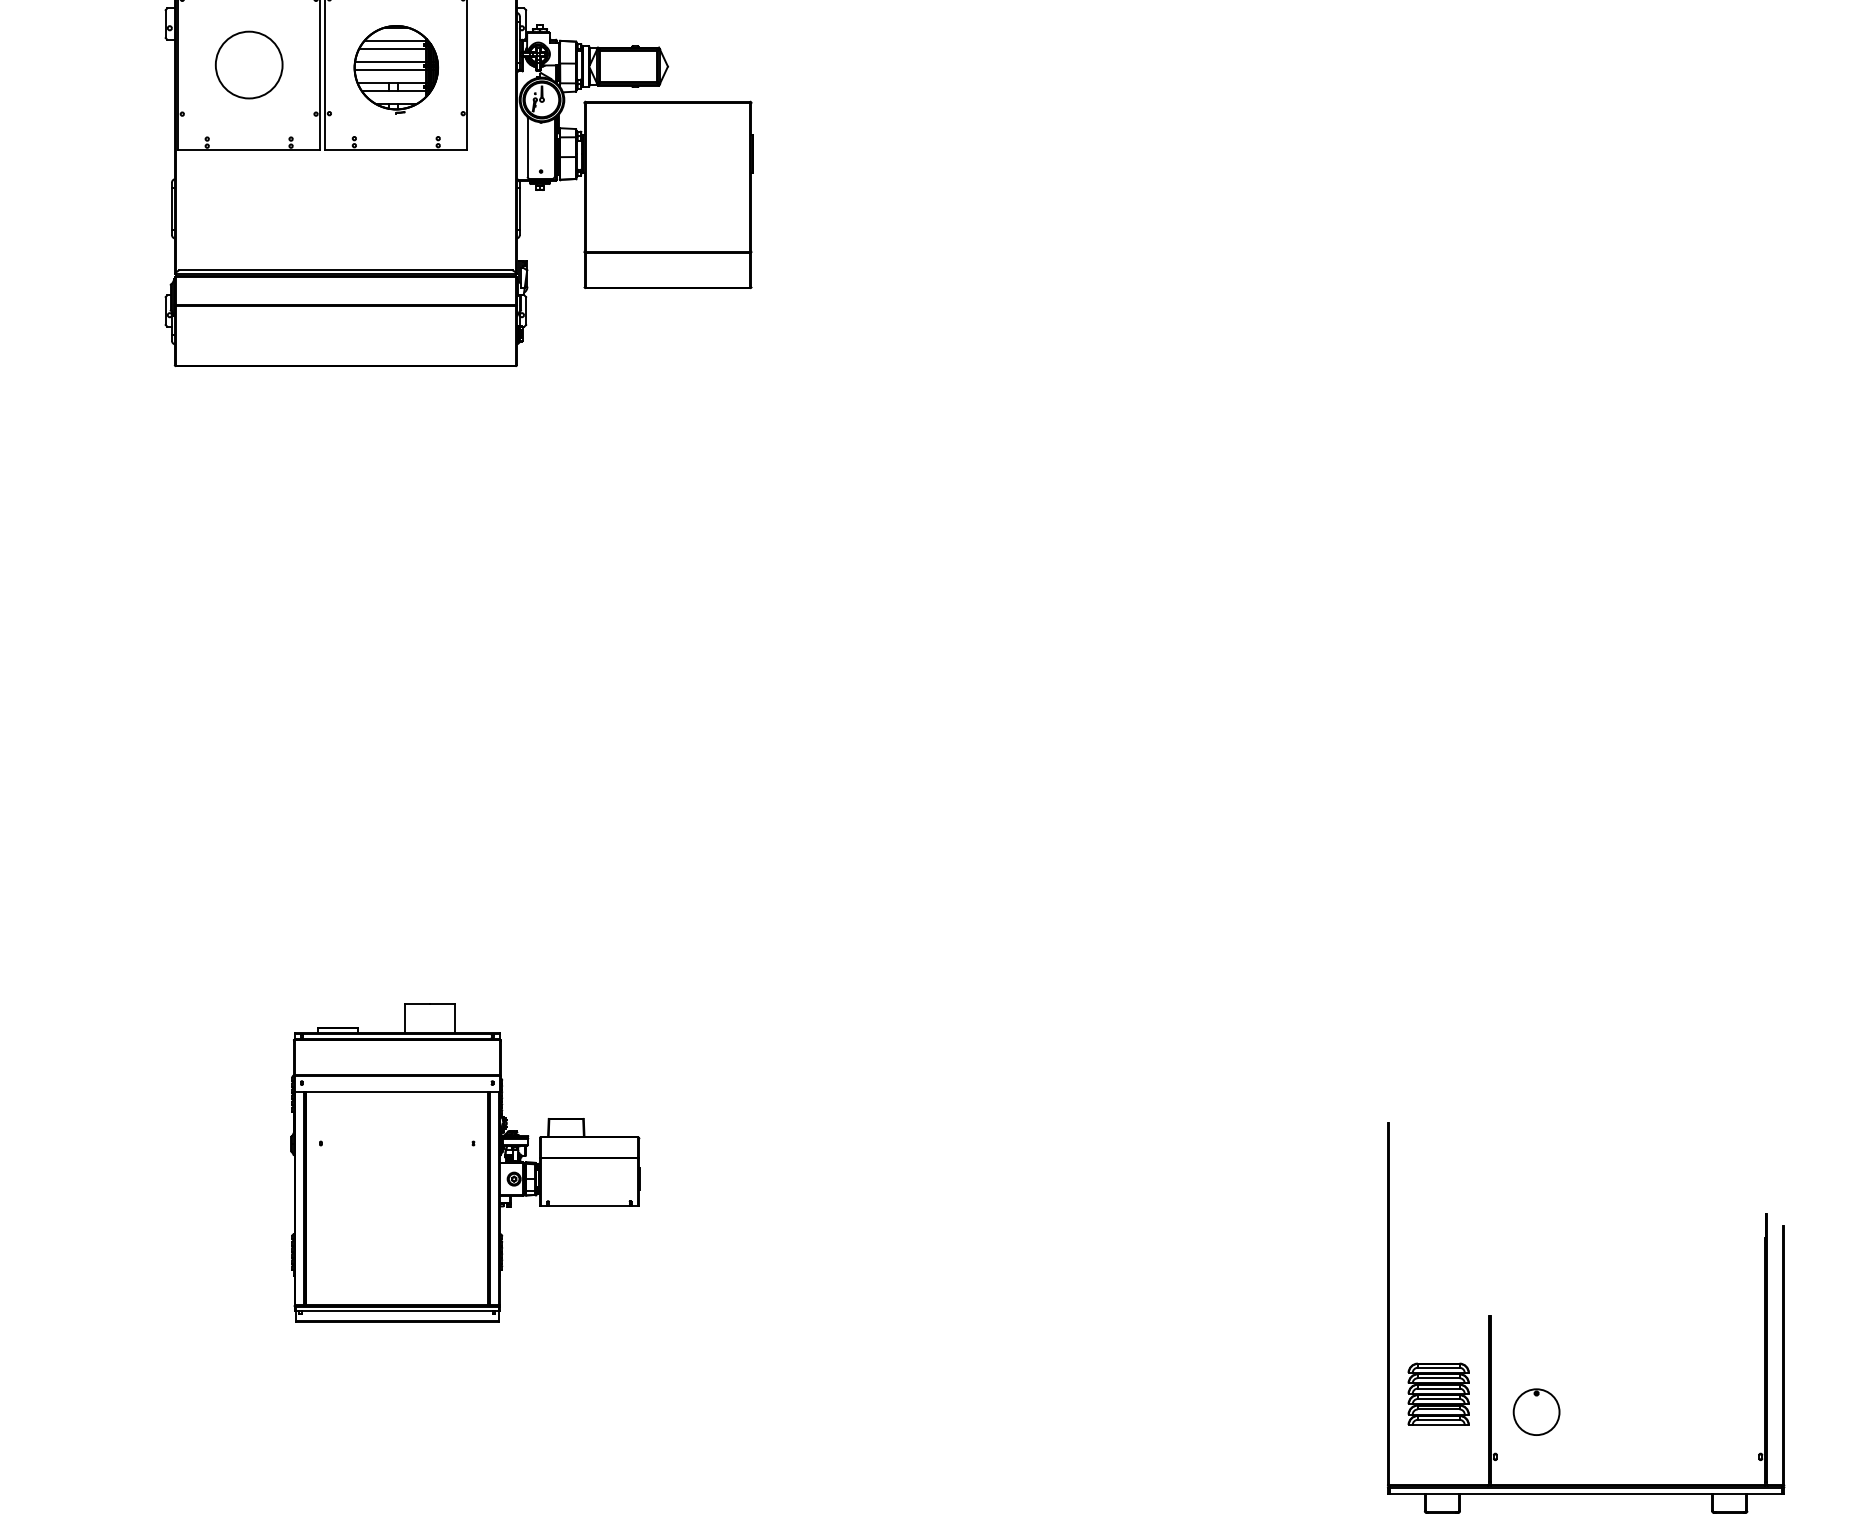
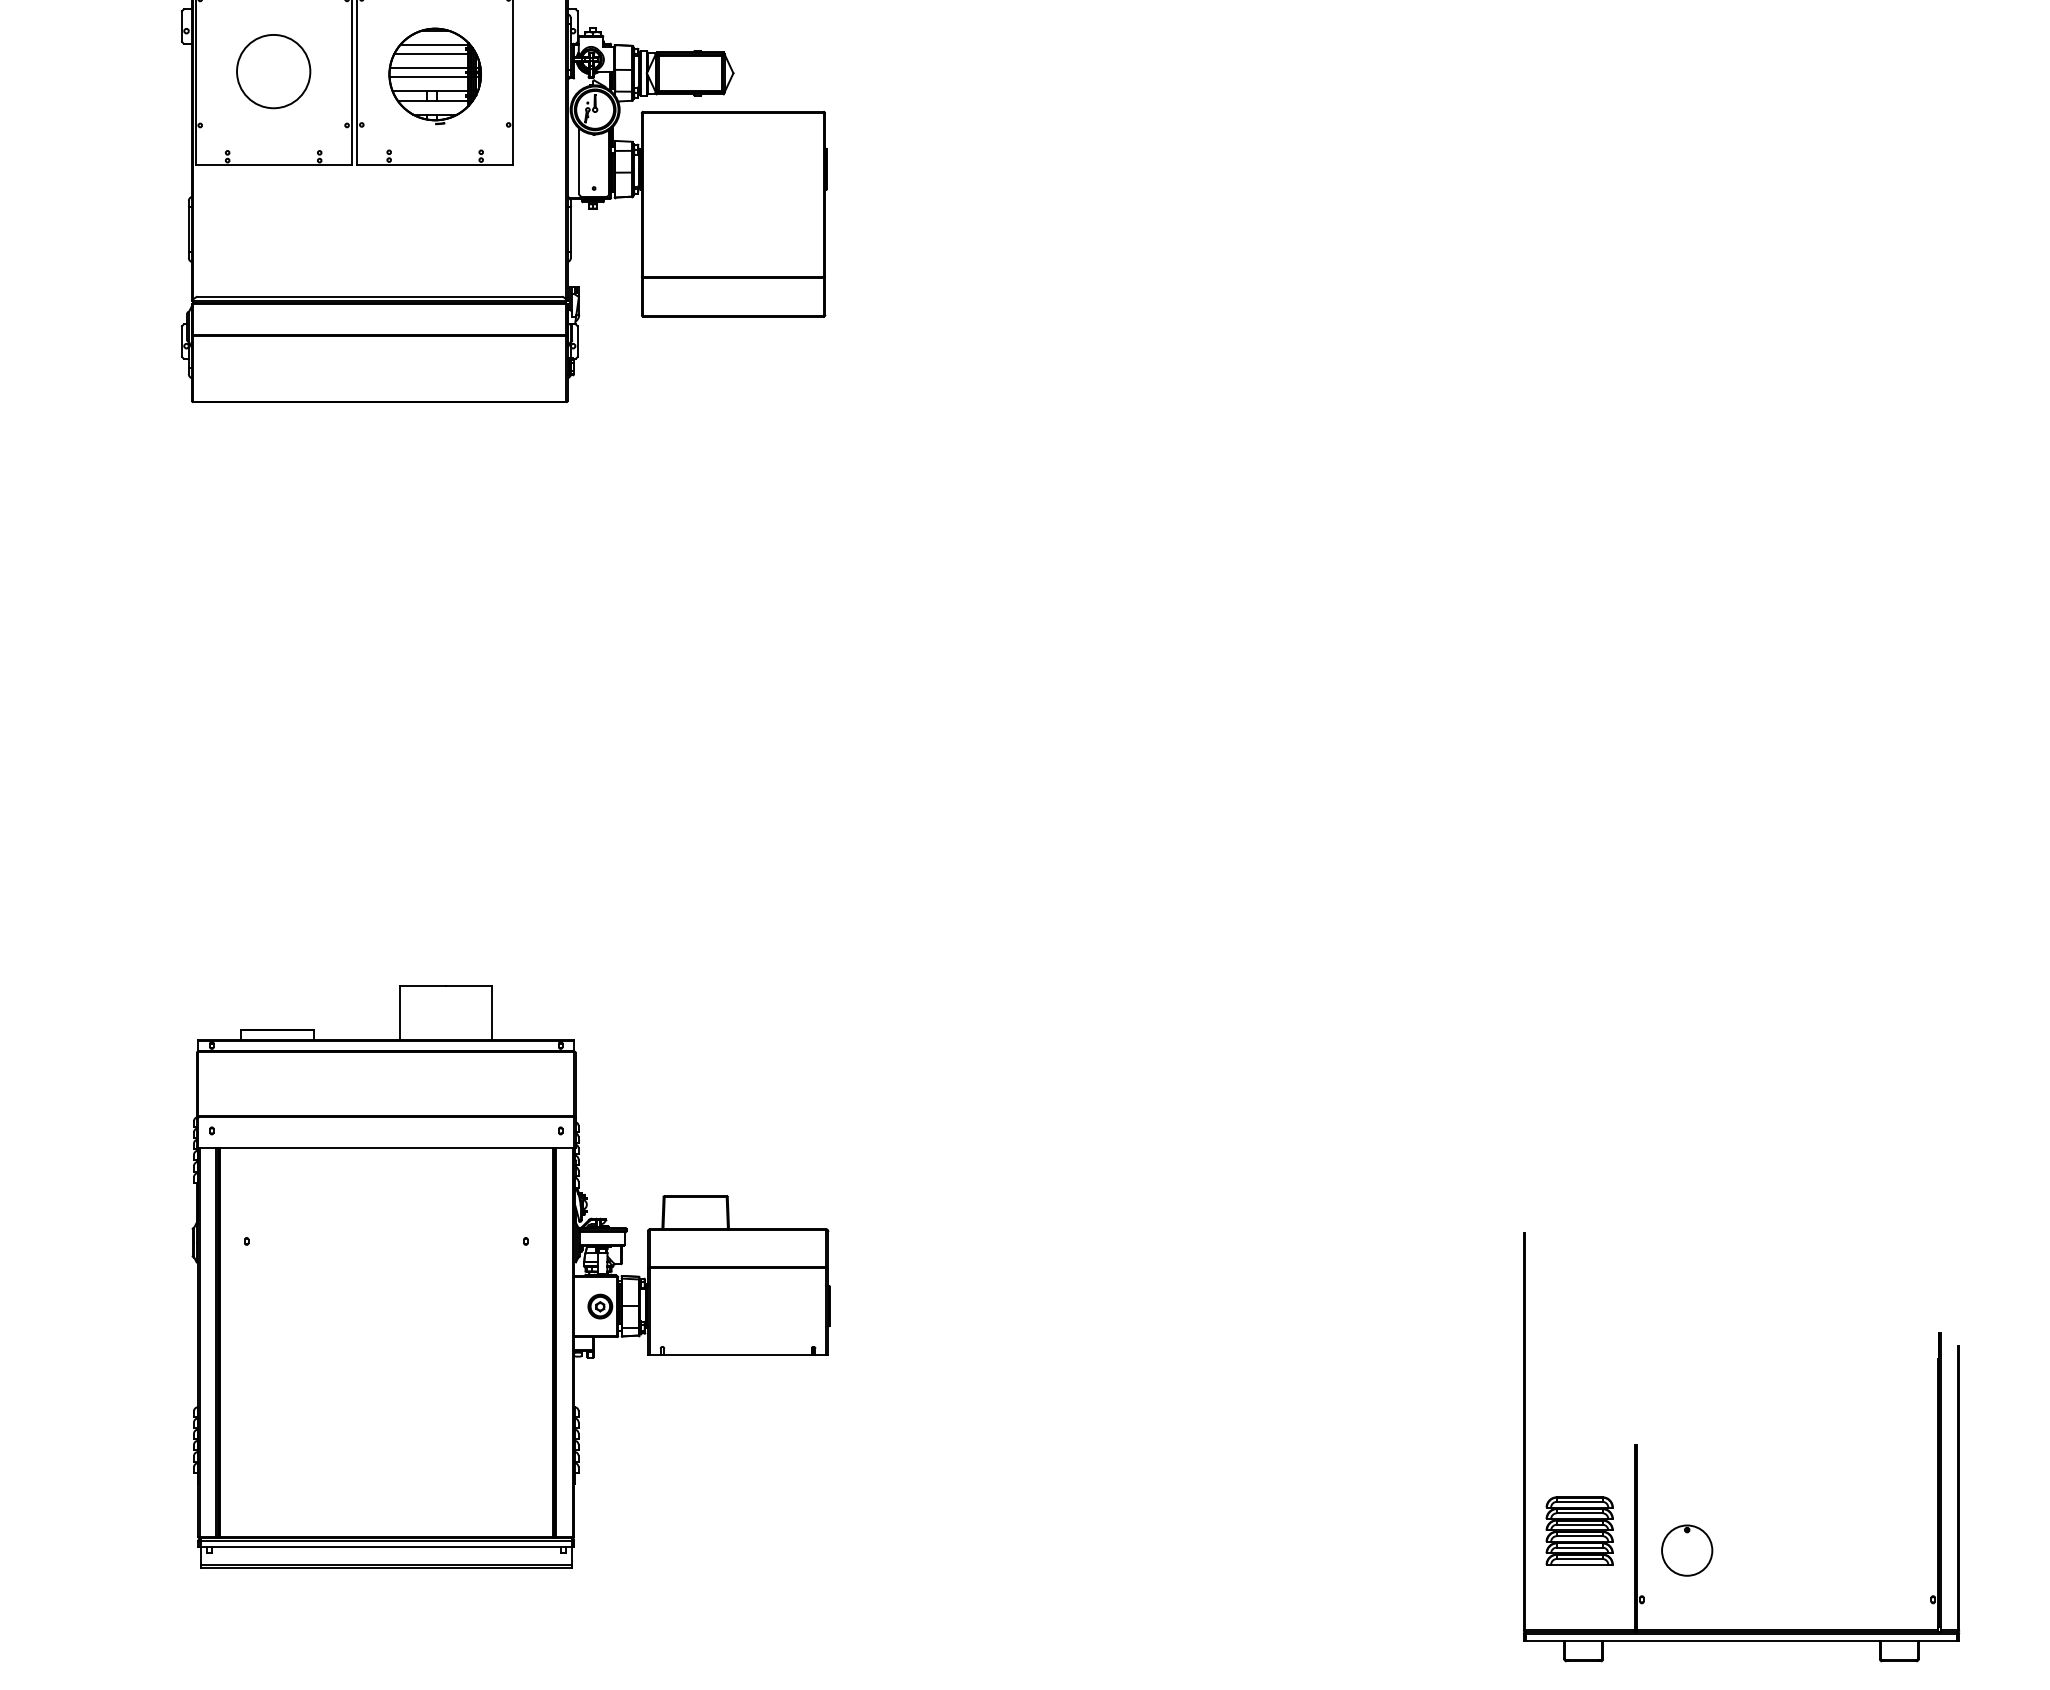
part: (464, 1162) -> (510, 1276), size x1.67

